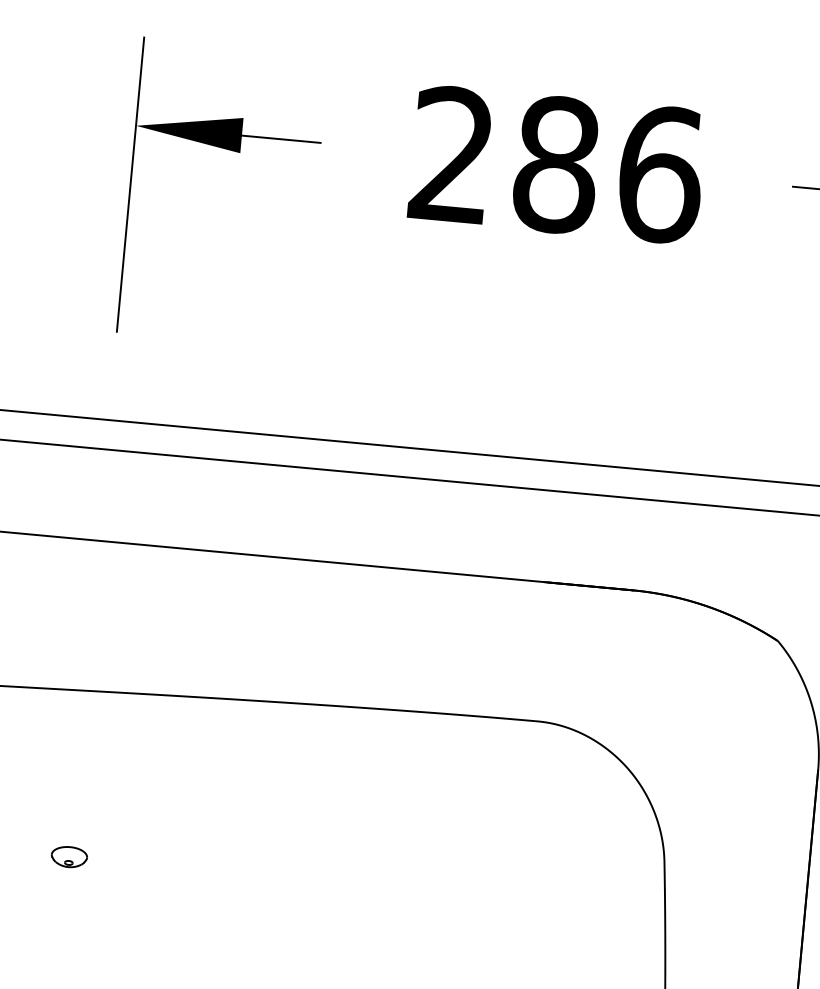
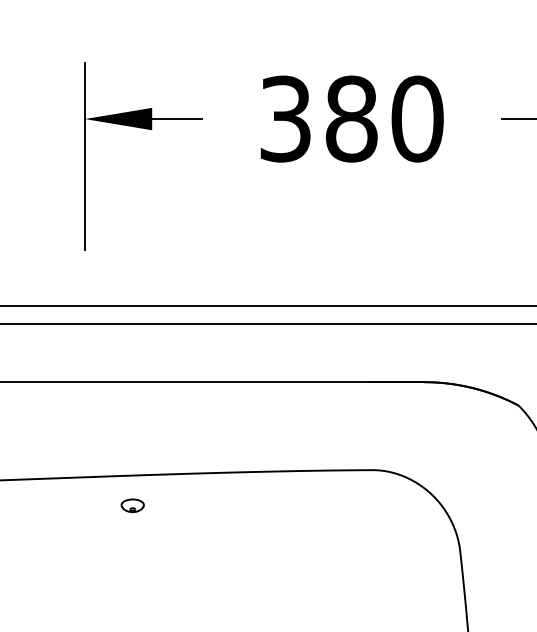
text: (557, 164) -> (352, 118), 286 -> 380
part: (69, 856) -> (132, 505), moved

